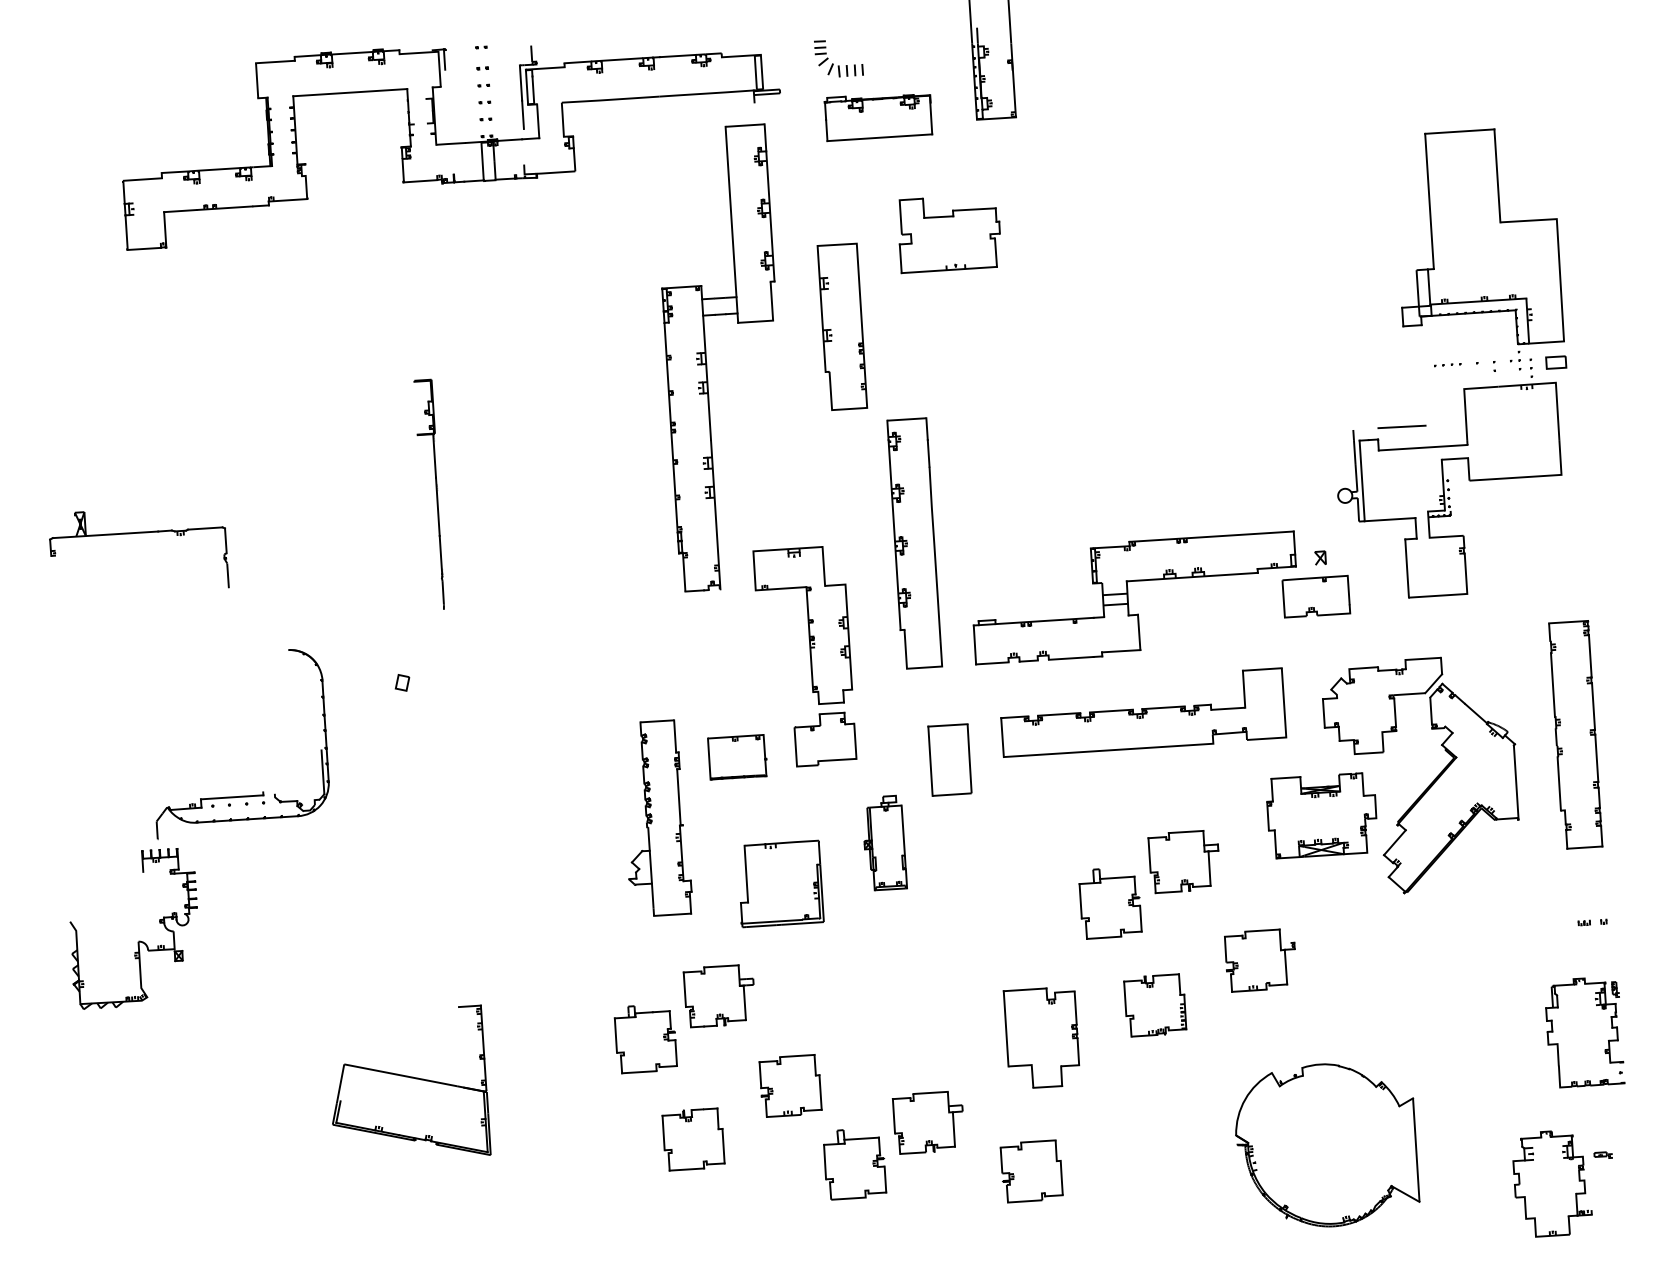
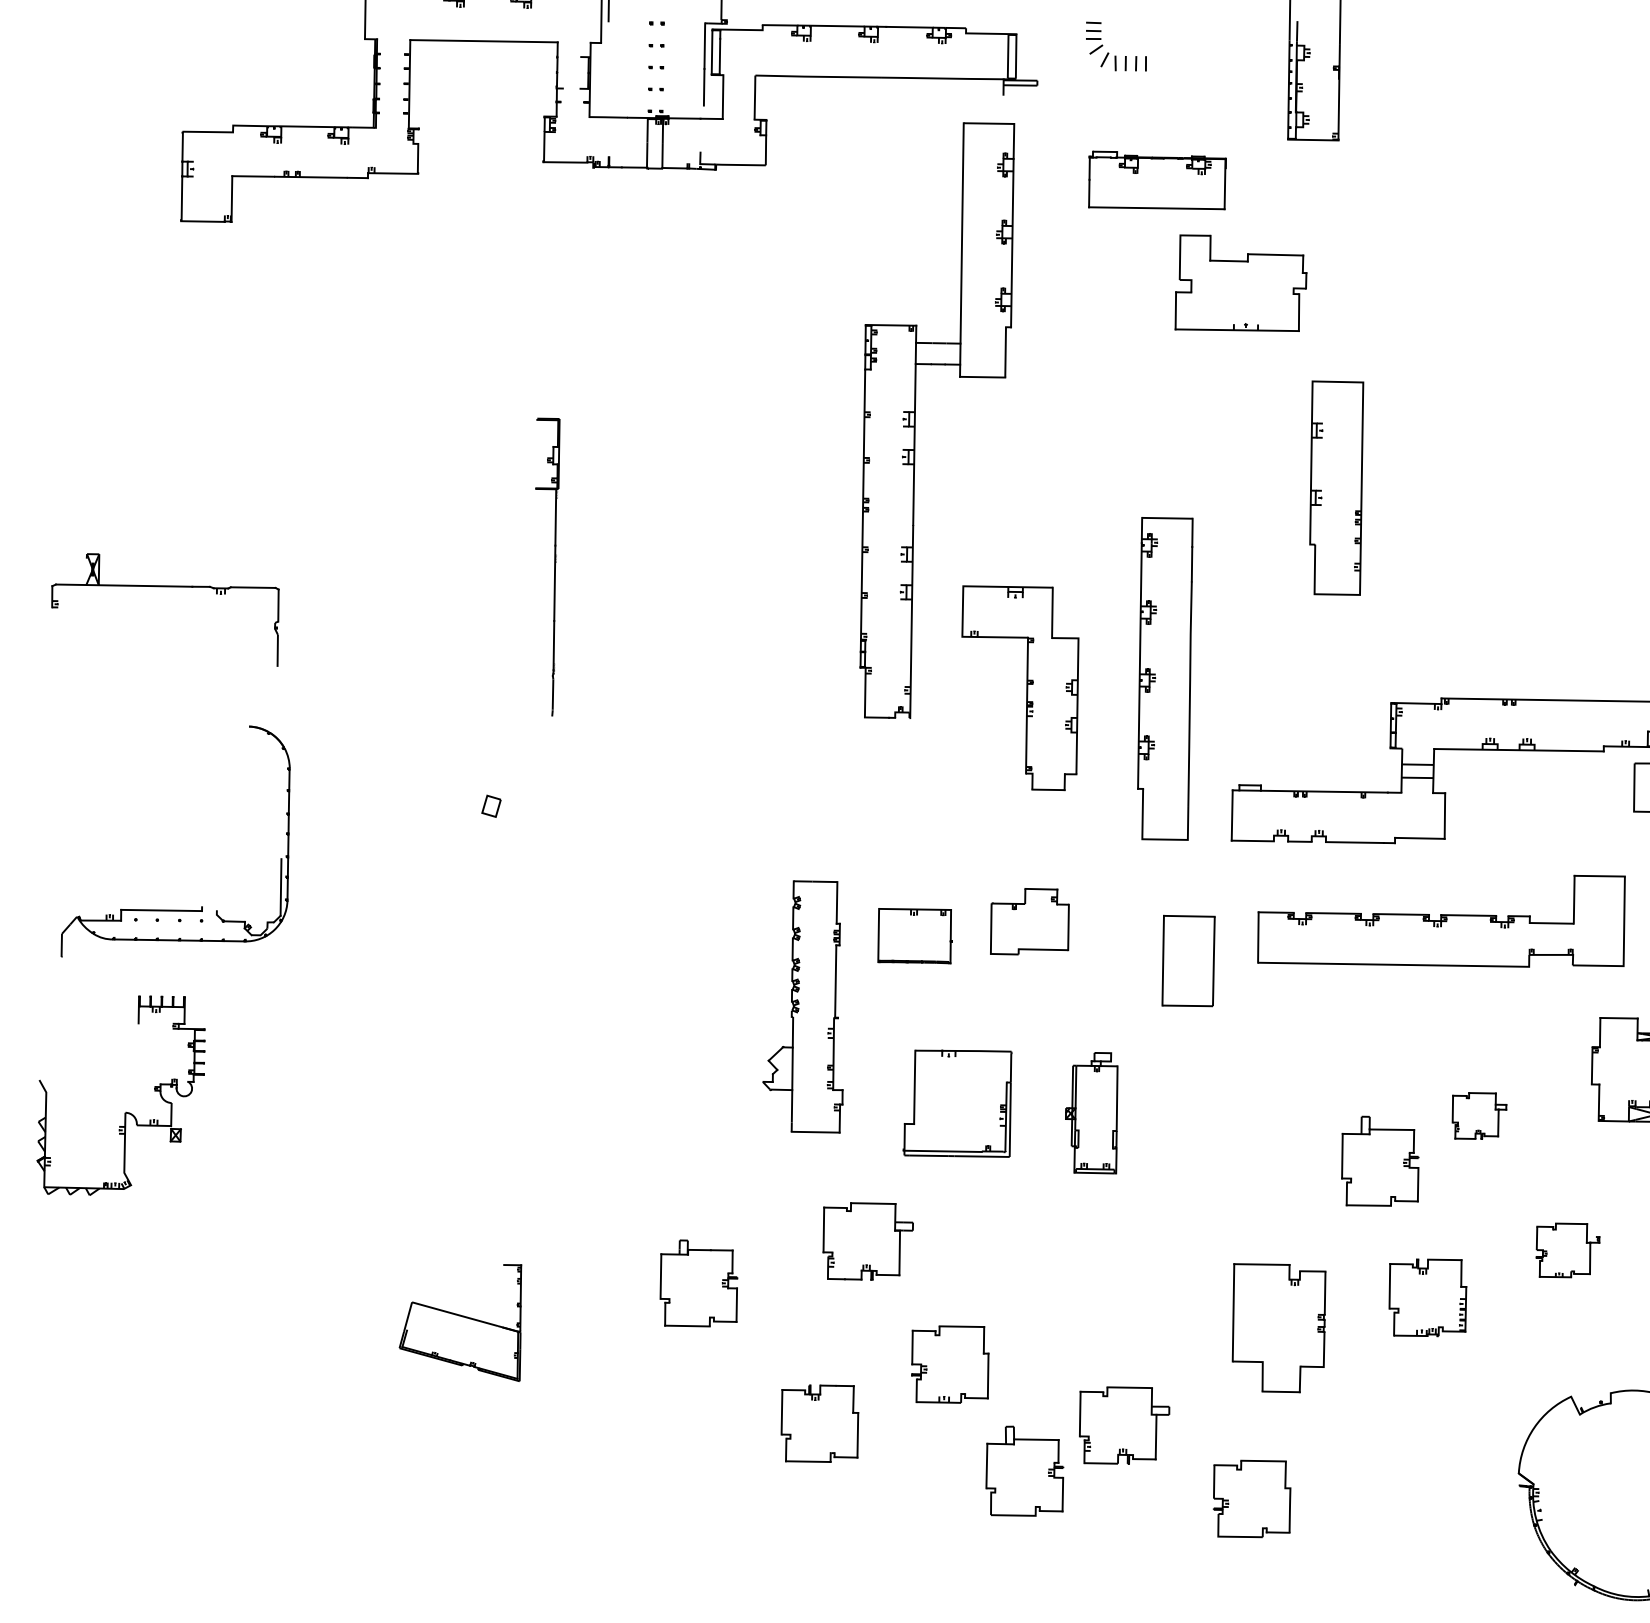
part: (878, 118) -> (1157, 183), moved
part: (842, 326) -> (1336, 487), moved
part: (802, 625) -> (1018, 686), moved
part: (242, 795) -> (175, 909), moved
part: (885, 842) -> (1093, 1112), moved
part: (1183, 862) -> (1478, 1116), size x0.6
part: (1259, 960) -> (1566, 1250), size x0.7
part: (645, 1039) -> (698, 1284), moved
part: (411, 1079) -> (462, 1317), size x0.6

